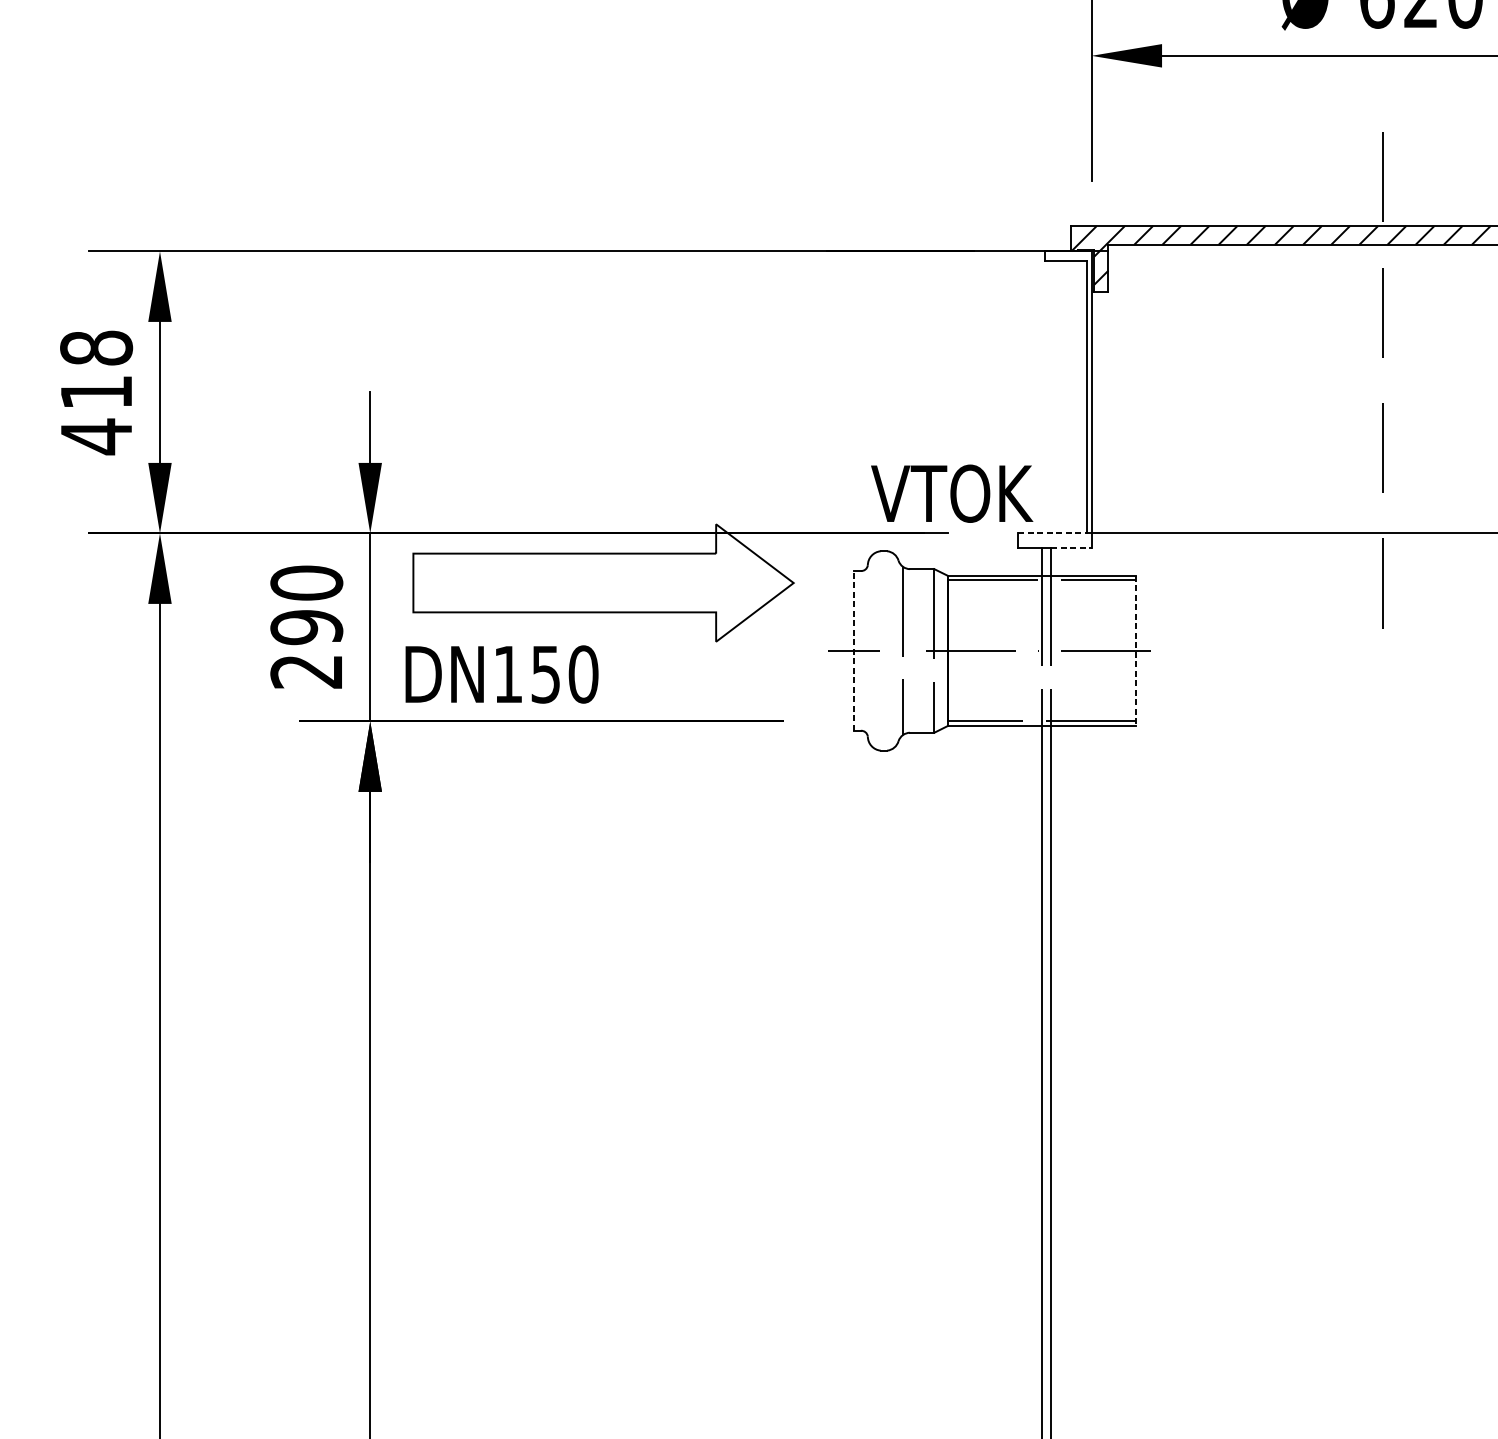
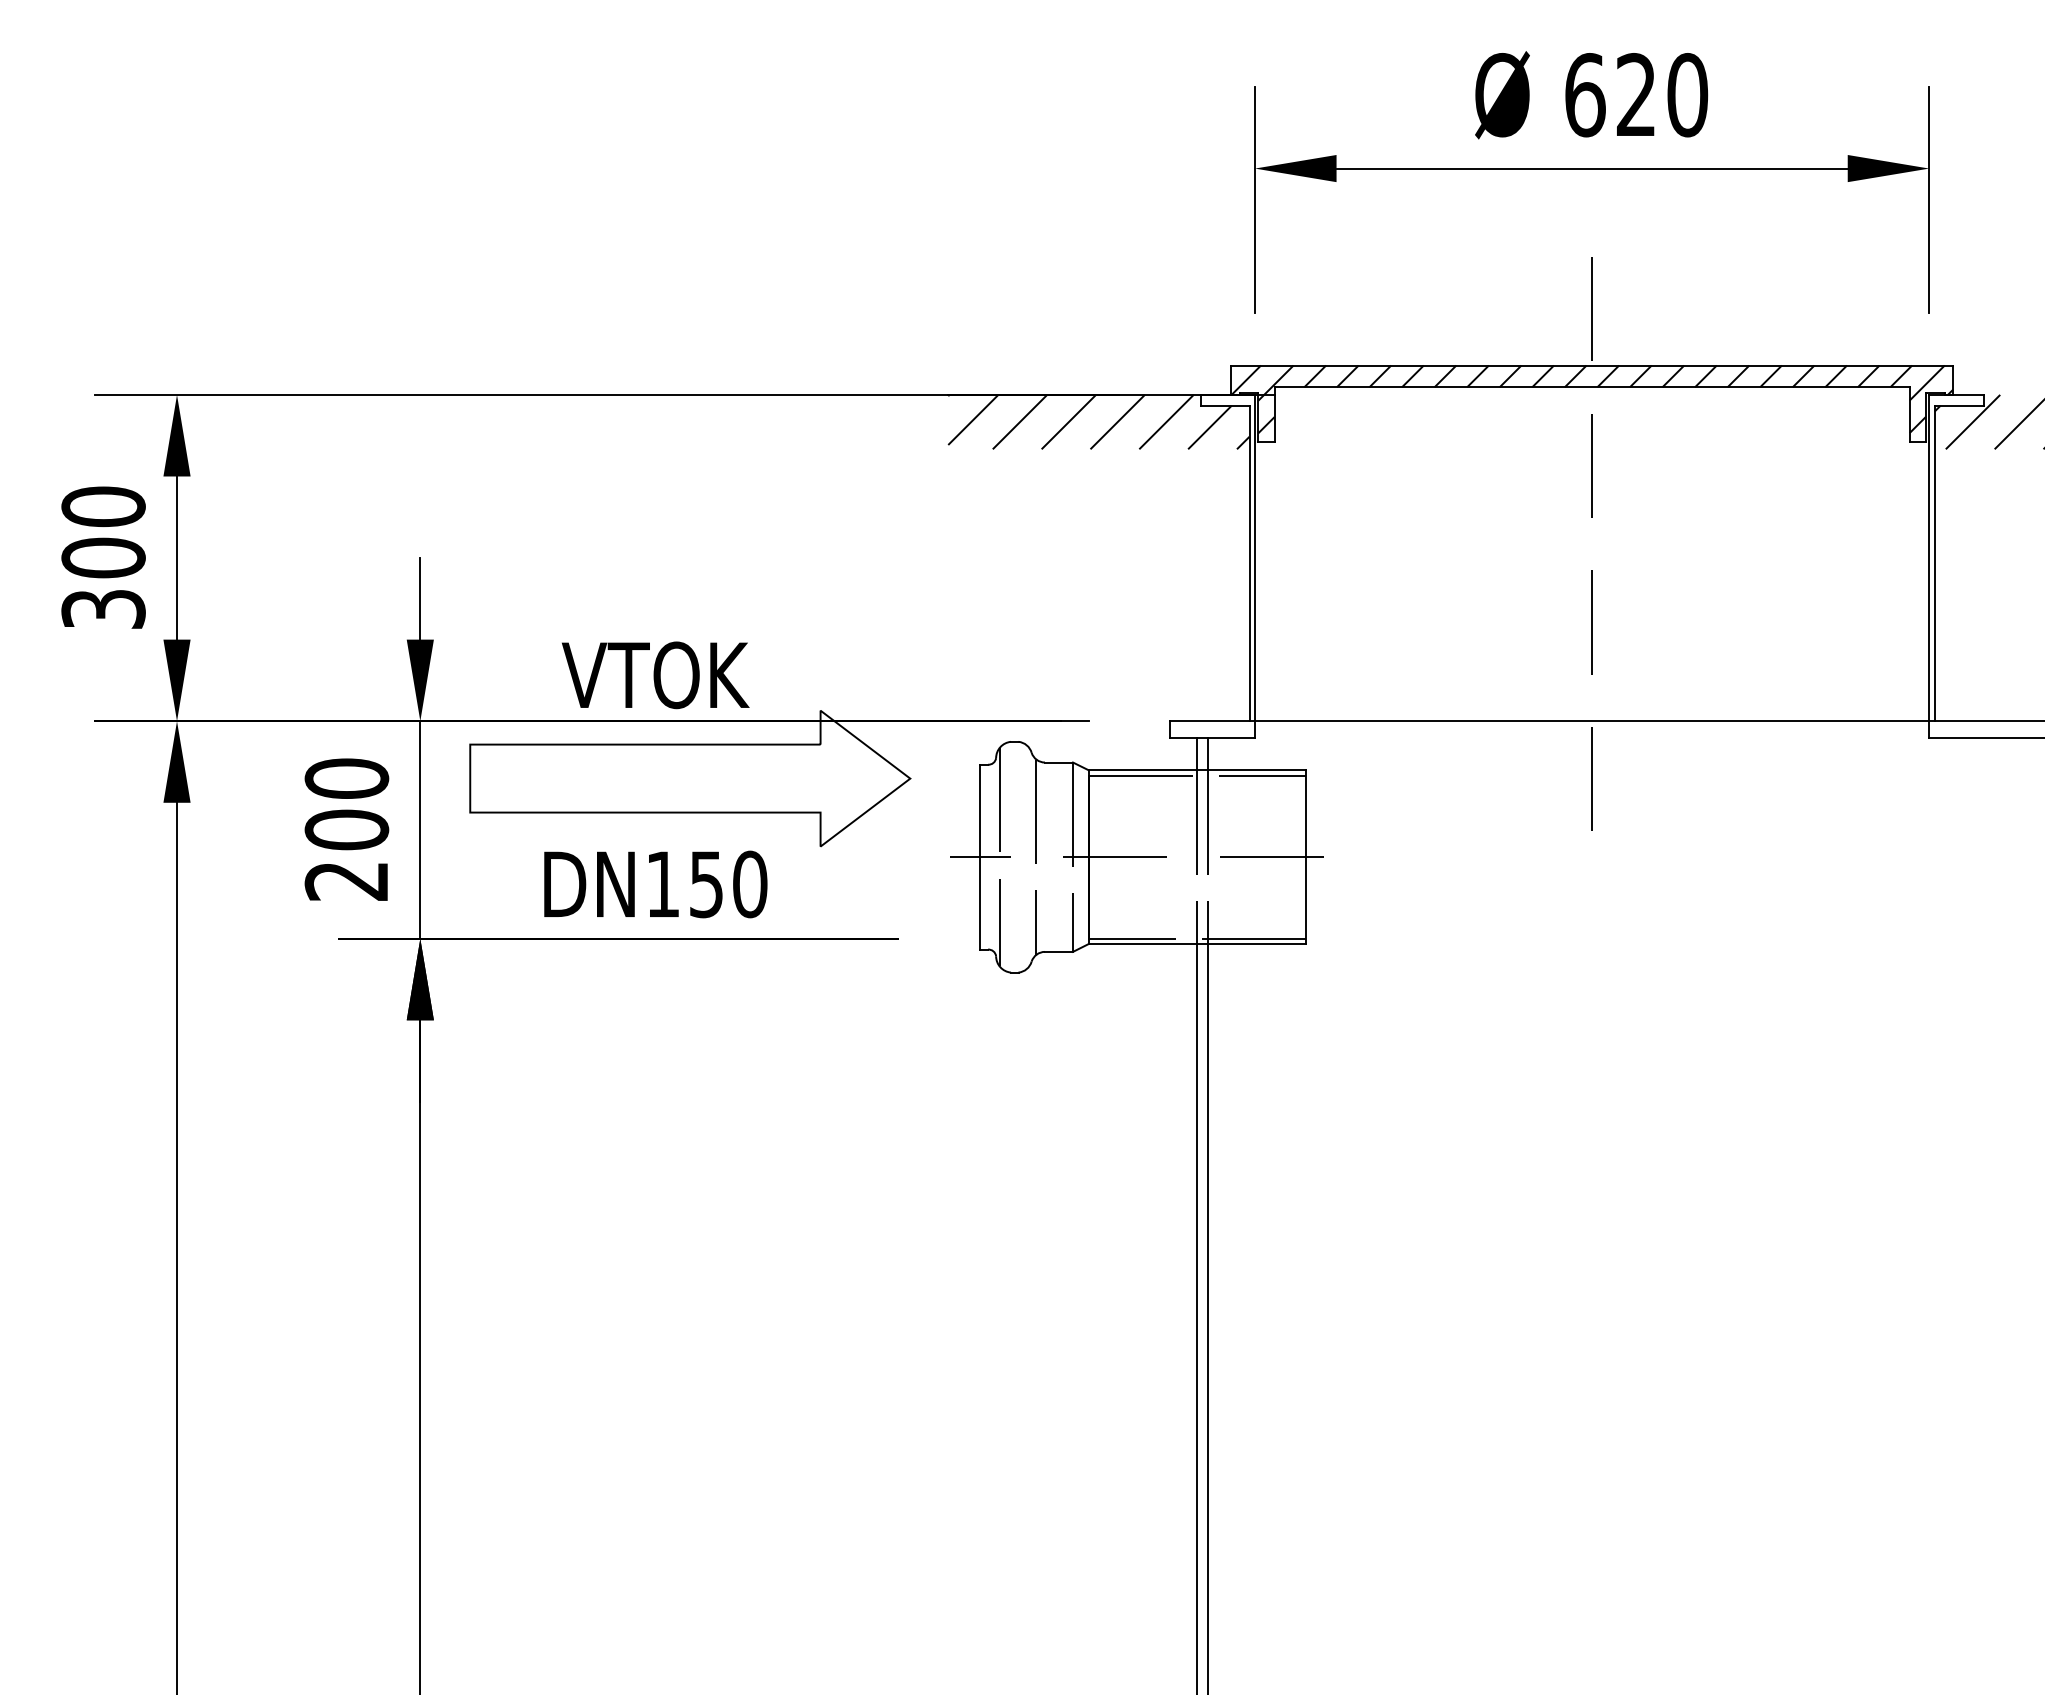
hatch: (956, 274) -> (1098, 421), added
text: (96, 392) -> (103, 558), 418 -> 300
text: (952, 493) -> (655, 675), moved
line: (1055, 533) -> (1213, 721), dashed -> solid
line: (1072, 547) -> (1232, 737), dashed -> solid
text: (306, 627) -> (346, 829), 290 -> 200
line: (853, 650) -> (979, 856), dashed -> solid
line: (870, 651) -> (999, 857), added
line: (1136, 651) -> (1306, 857), dashed -> solid
text: (501, 674) -> (655, 884), moved

